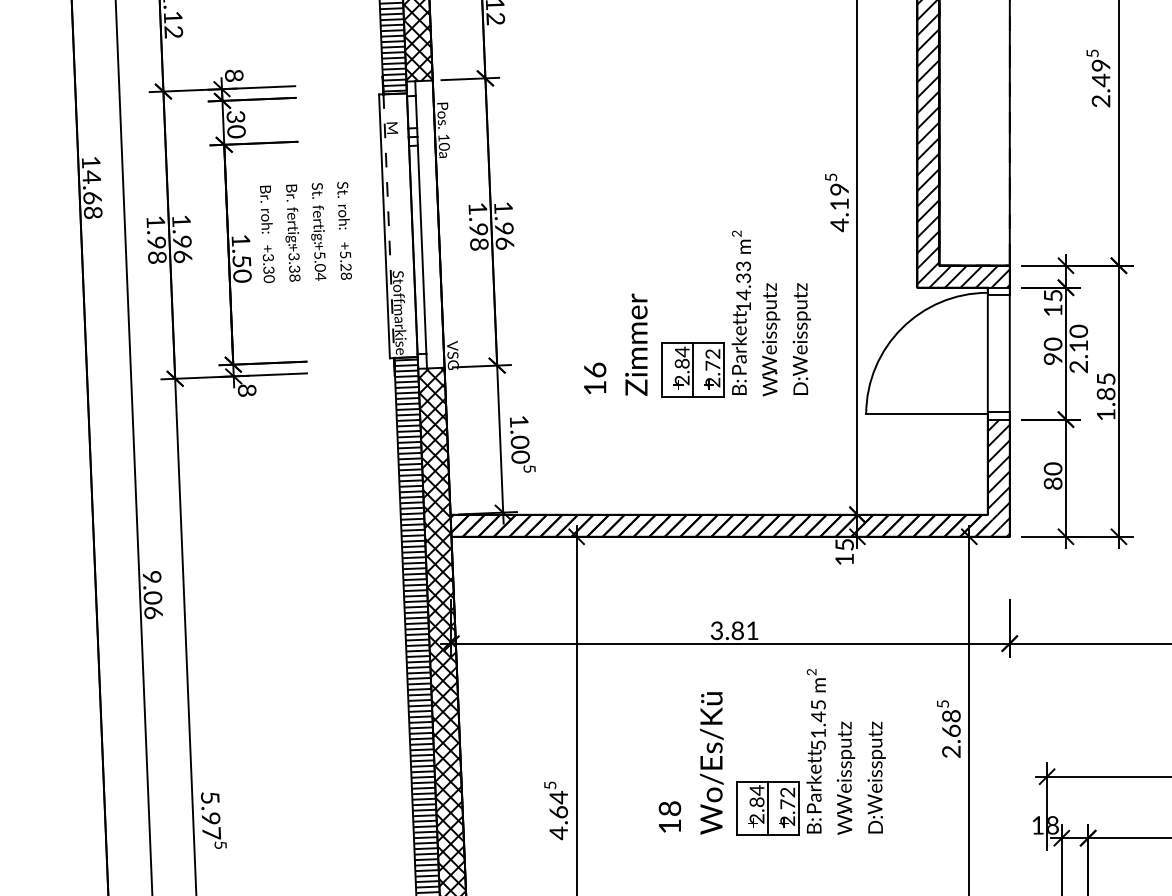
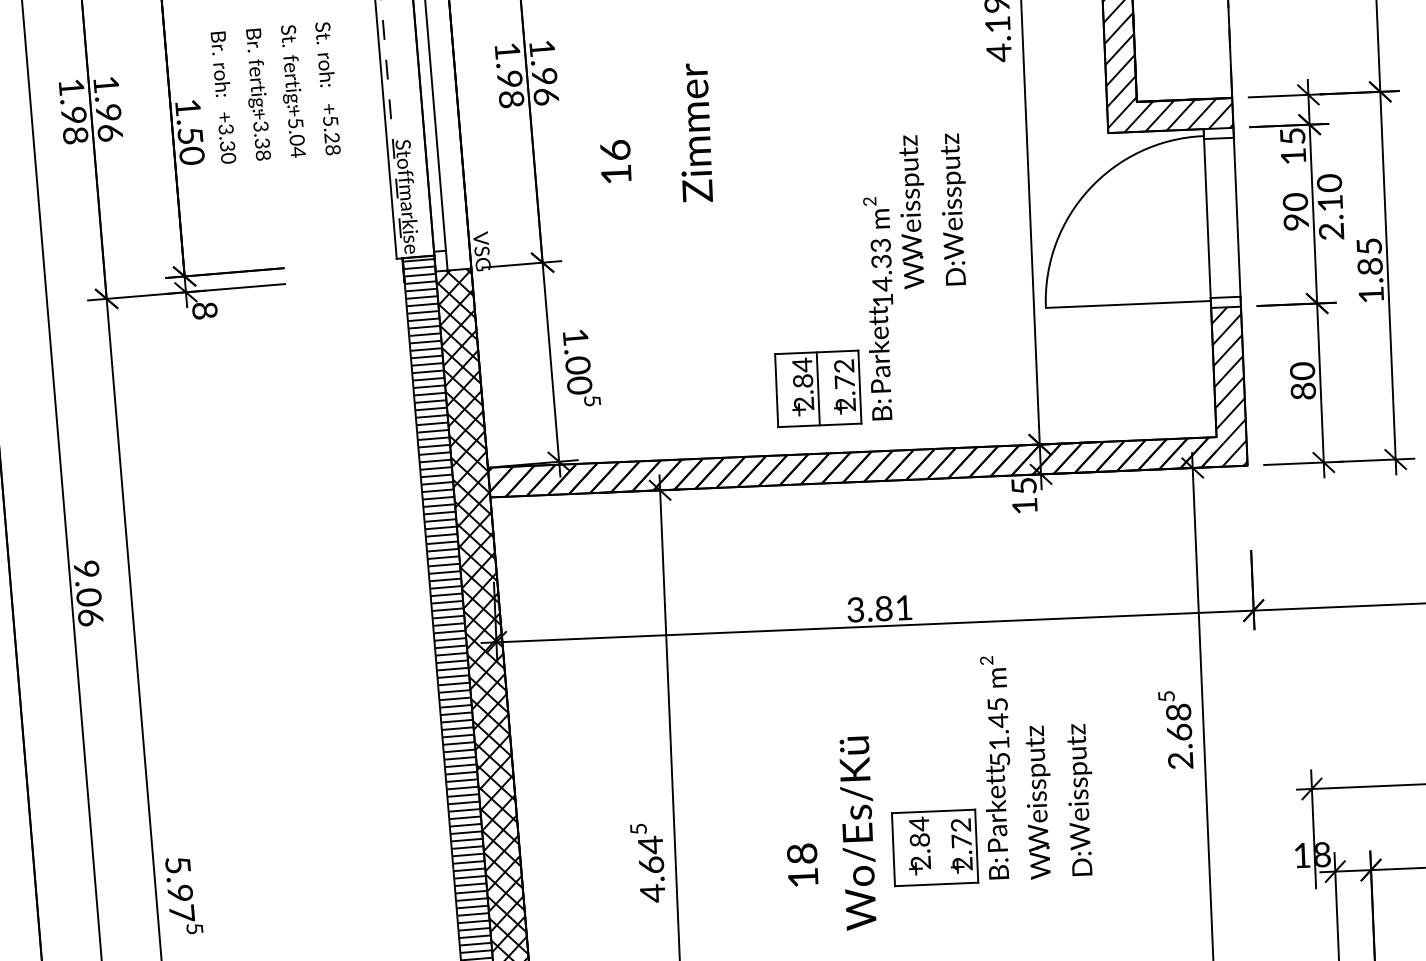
part: (733, 314) -> (869, 311), moved
text: (636, 344) -> (695, 132), moved
text: (595, 377) -> (616, 160), moved
text: (711, 763) -> (857, 833), moved
line: (767, 808) -> (934, 848), removed

